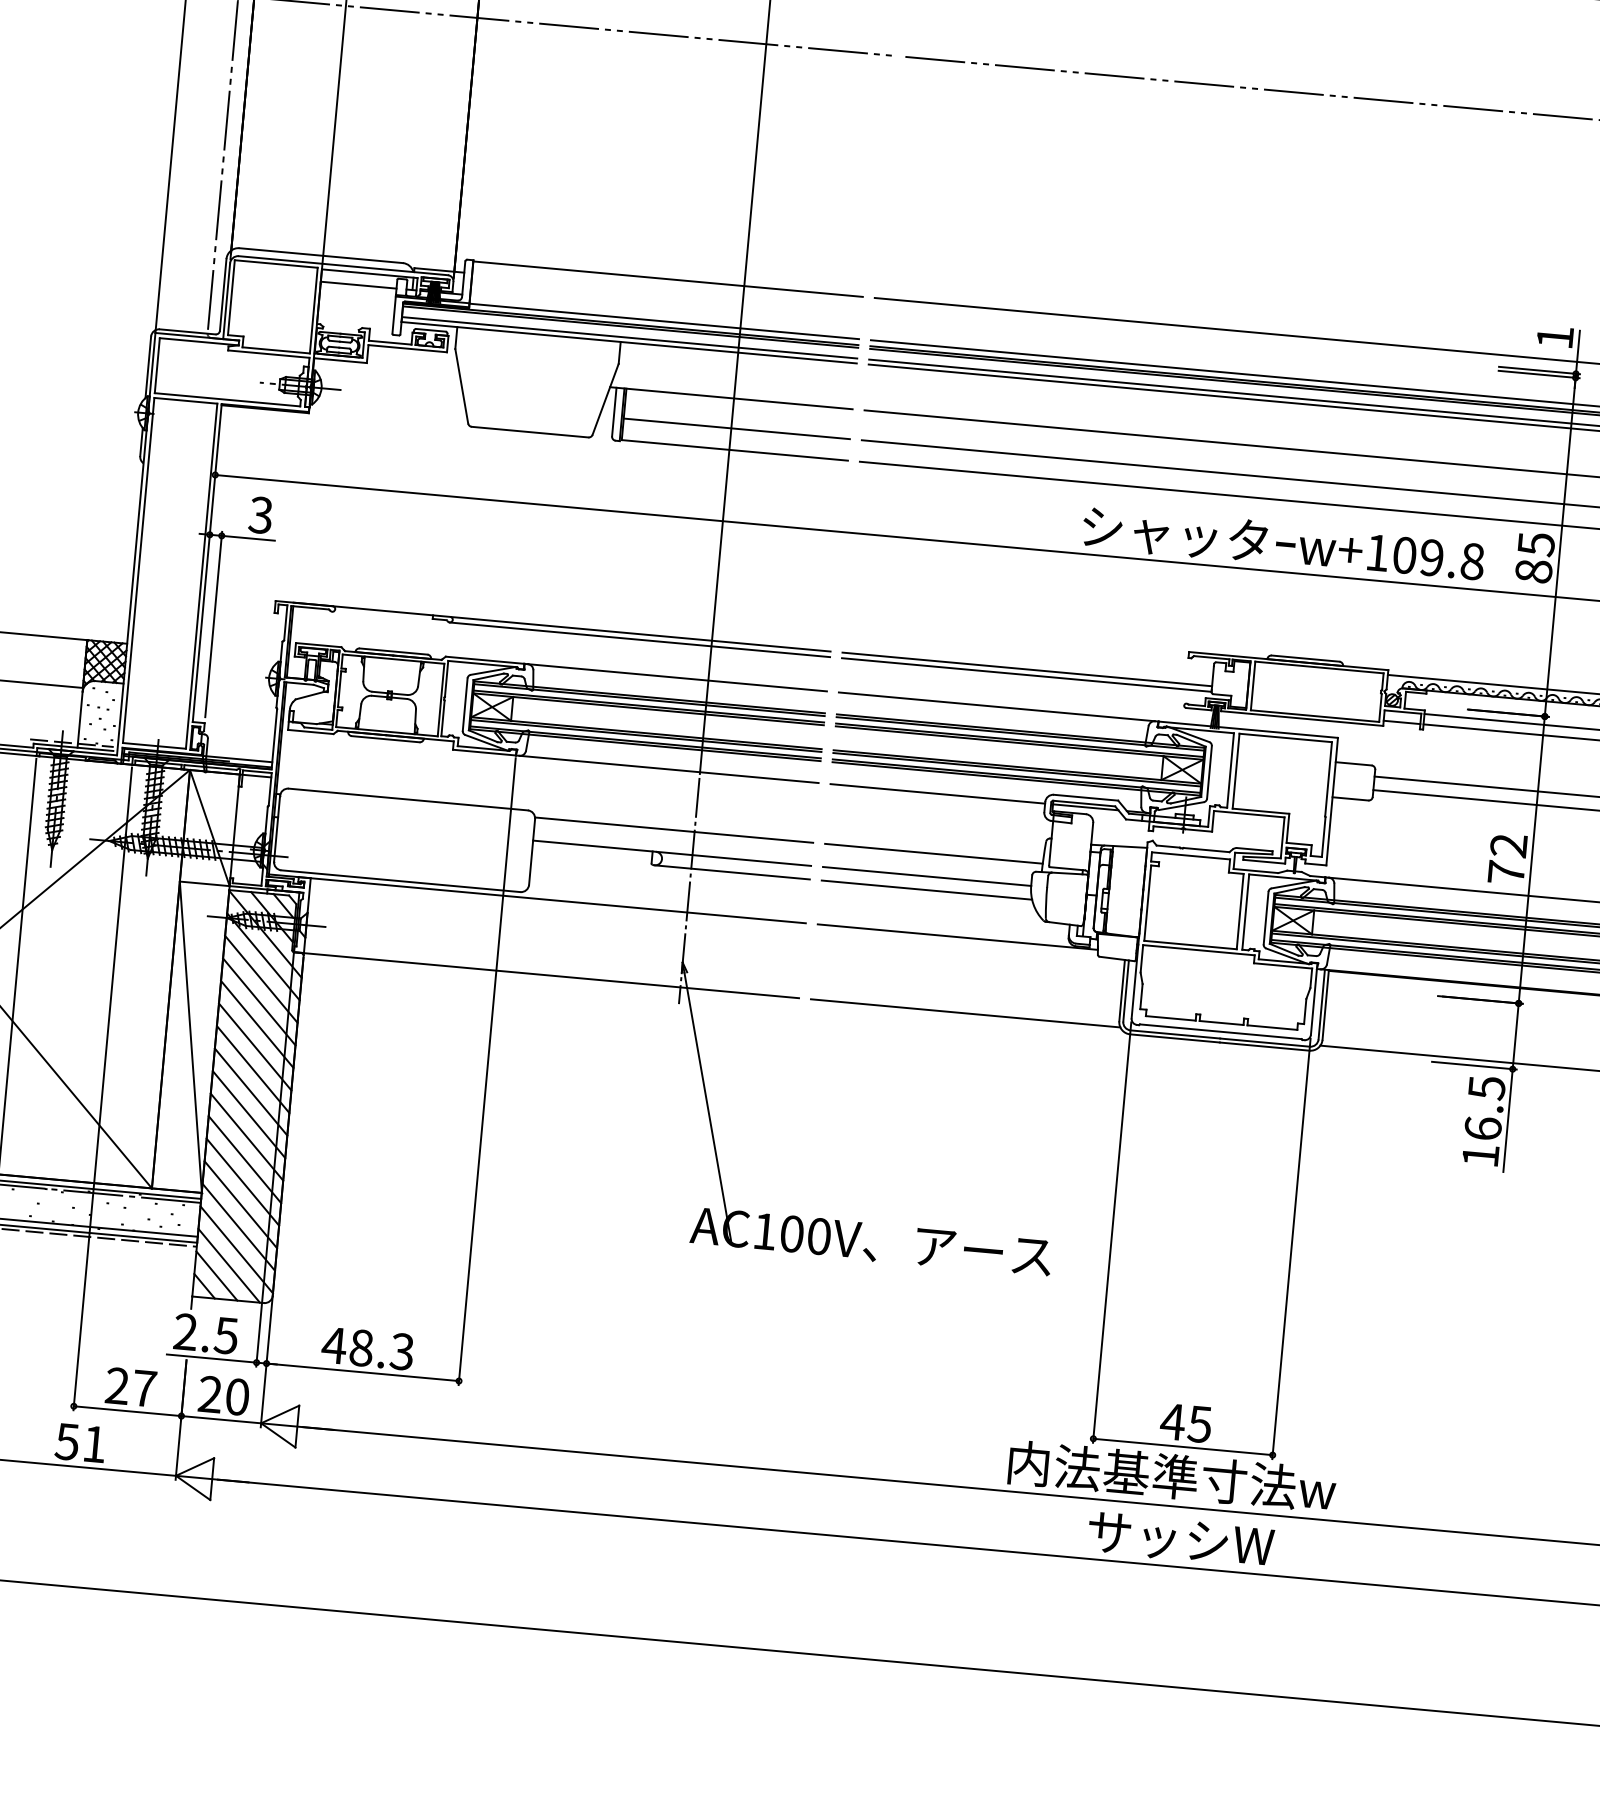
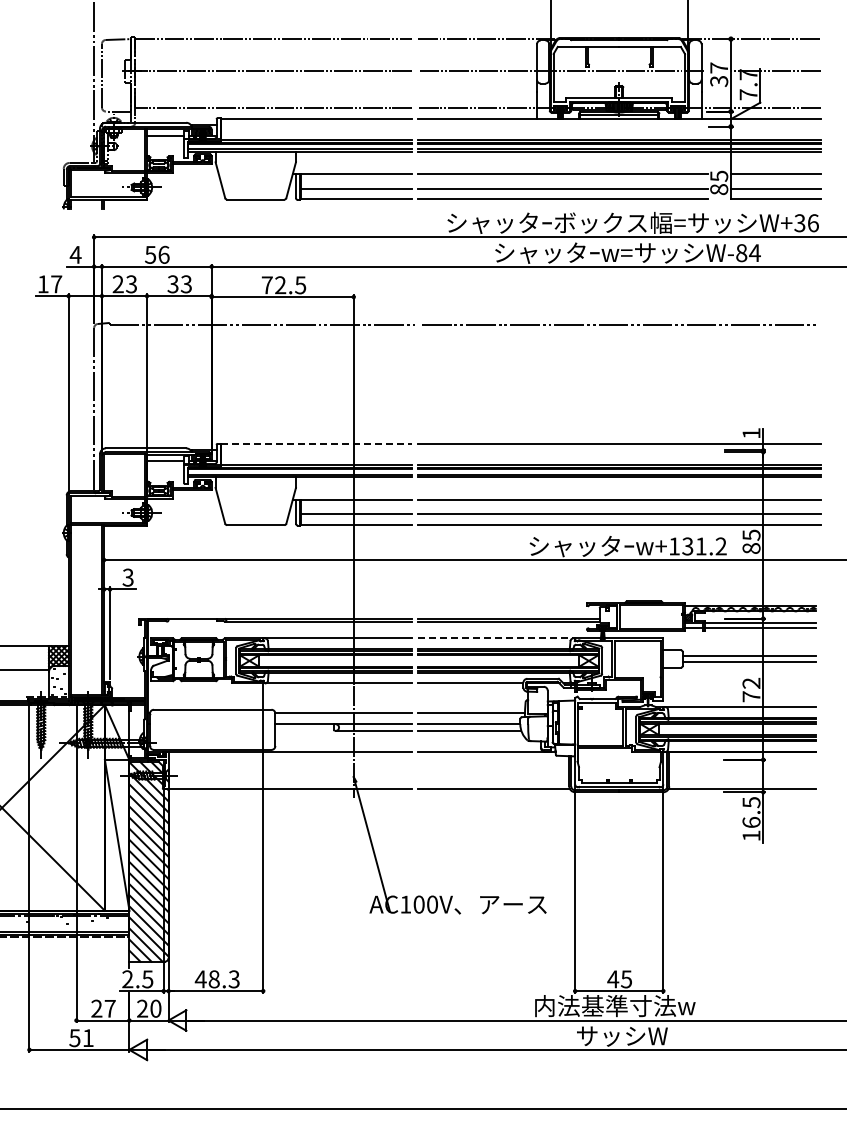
line: (668, 279) -> (316, 444), solid -> dashed
text: (1438, 558) -> (704, 546), w+109.8 -> w+131.2
line: (996, 706) -> (495, 638), solid -> dashed

